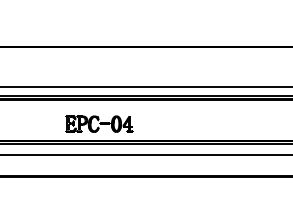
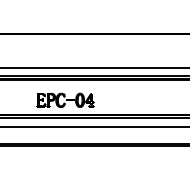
part: (99, 123) -> (65, 99), moved

